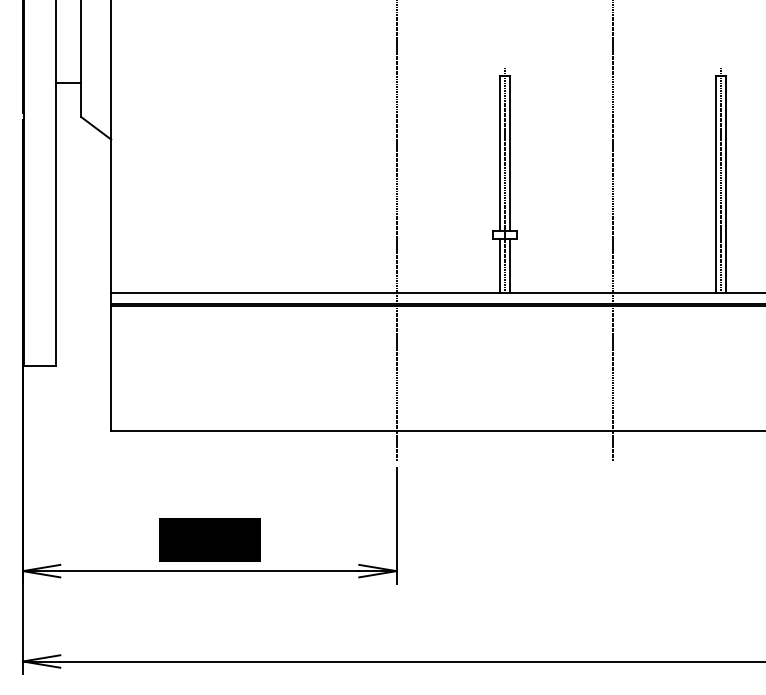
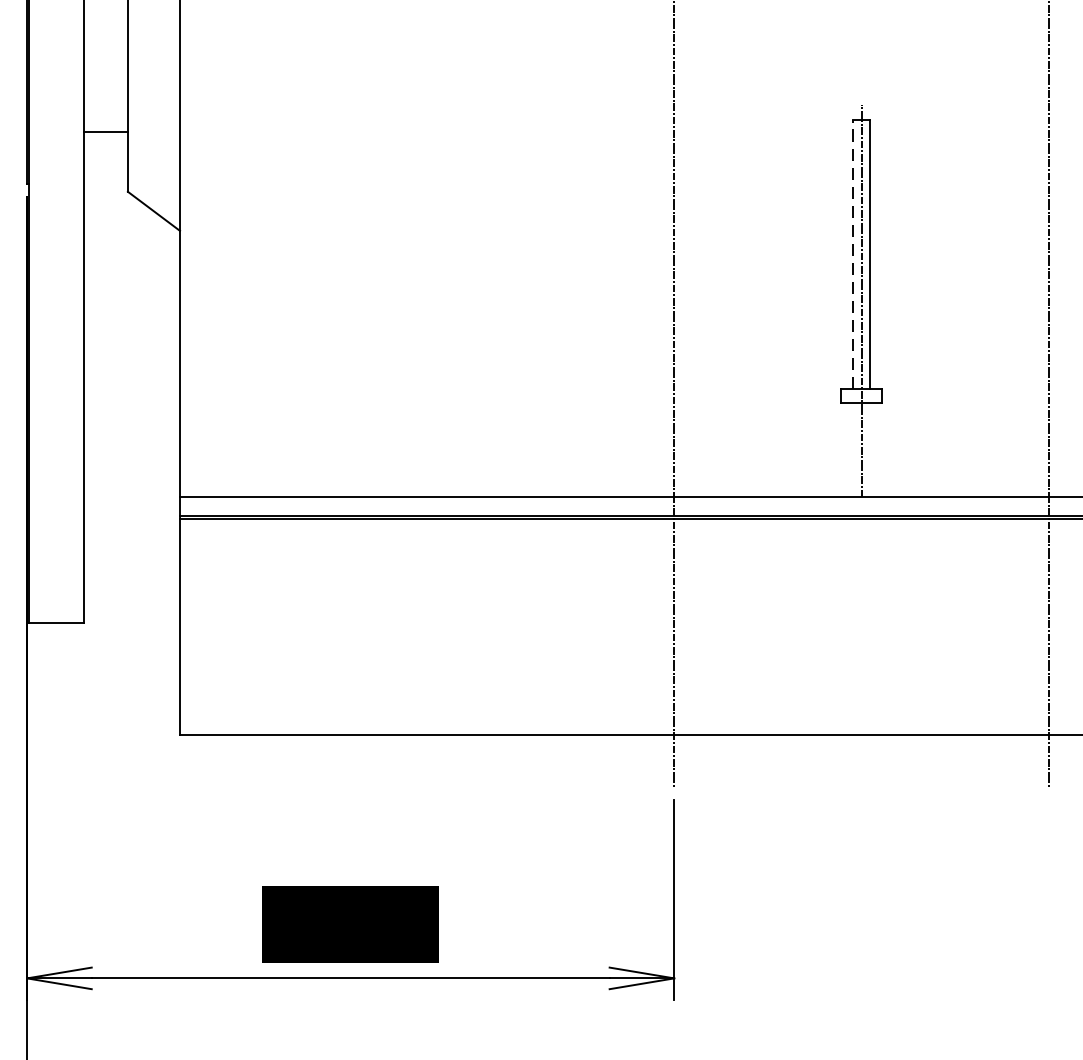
line: (499, 153) -> (852, 254), solid -> dashed
line: (499, 266) -> (852, 450), removed
line: (509, 266) -> (869, 450), removed

